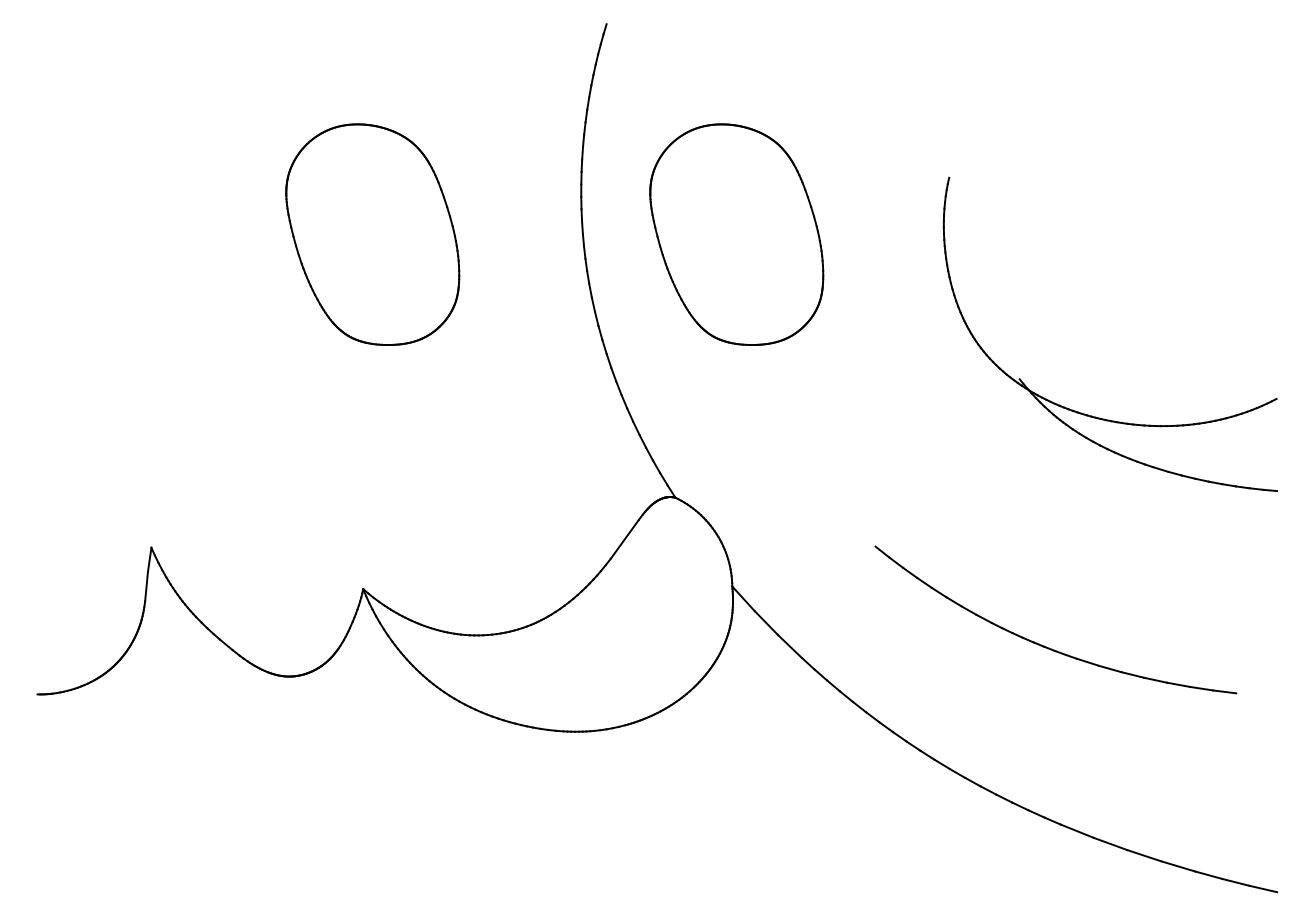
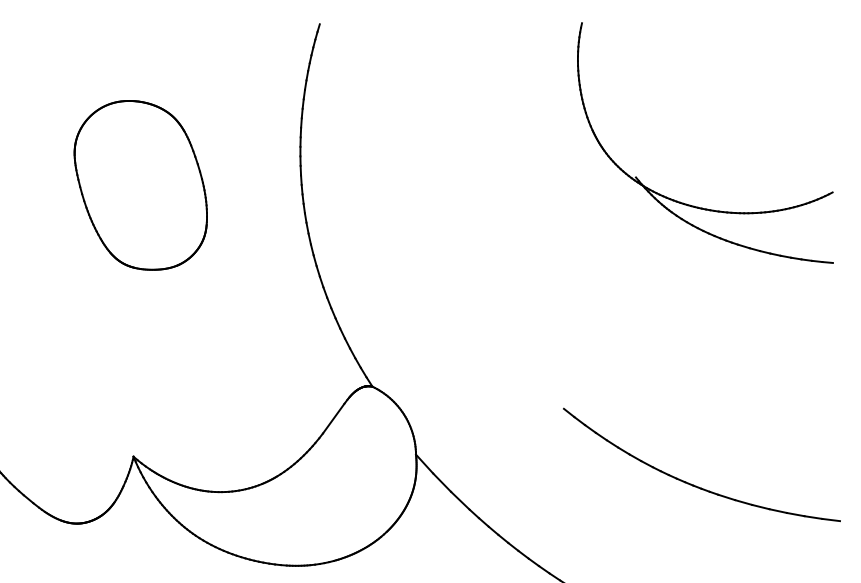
part: (736, 234) -> (419, 185), removed
part: (1088, 414) -> (688, 204), moved
part: (1044, 645) -> (693, 484), moved

